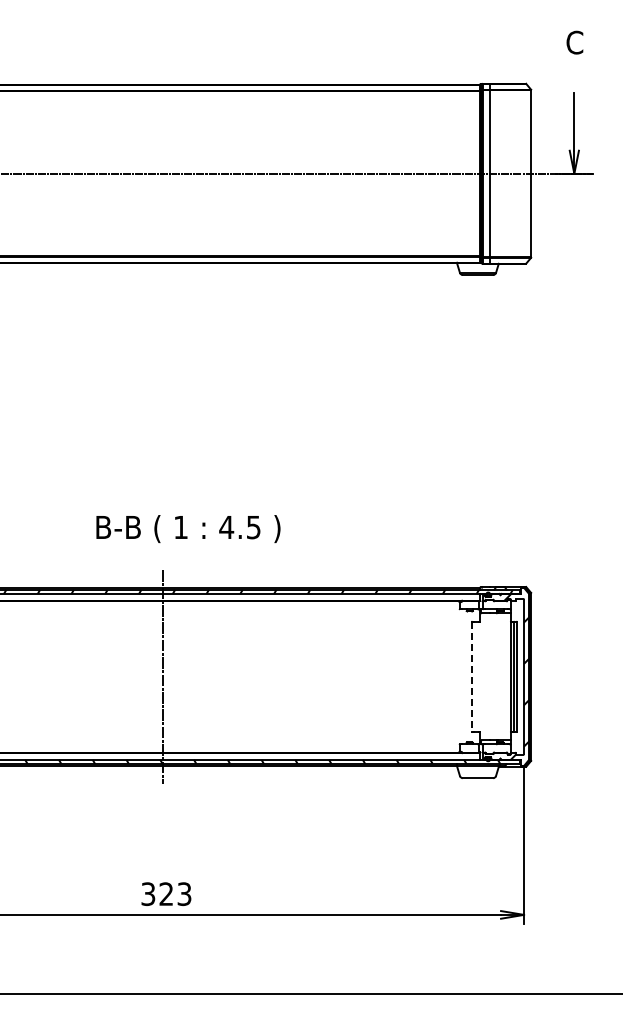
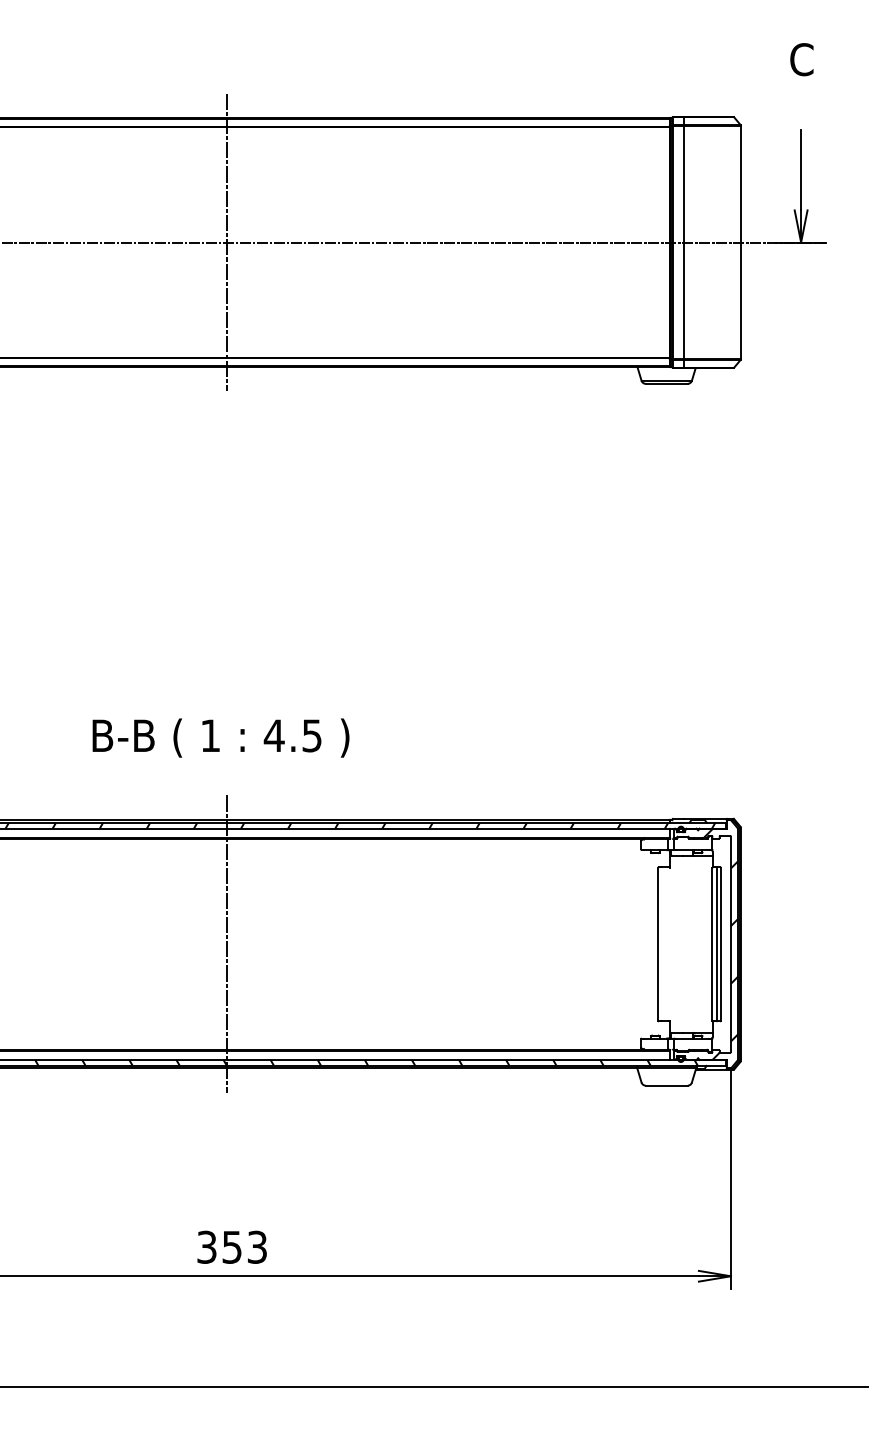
line: (162, 173) -> (226, 242), added
text: (188, 529) -> (221, 738), moved
line: (471, 676) -> (657, 943), dashed -> solid
text: (165, 894) -> (230, 1247), 323 -> 353

